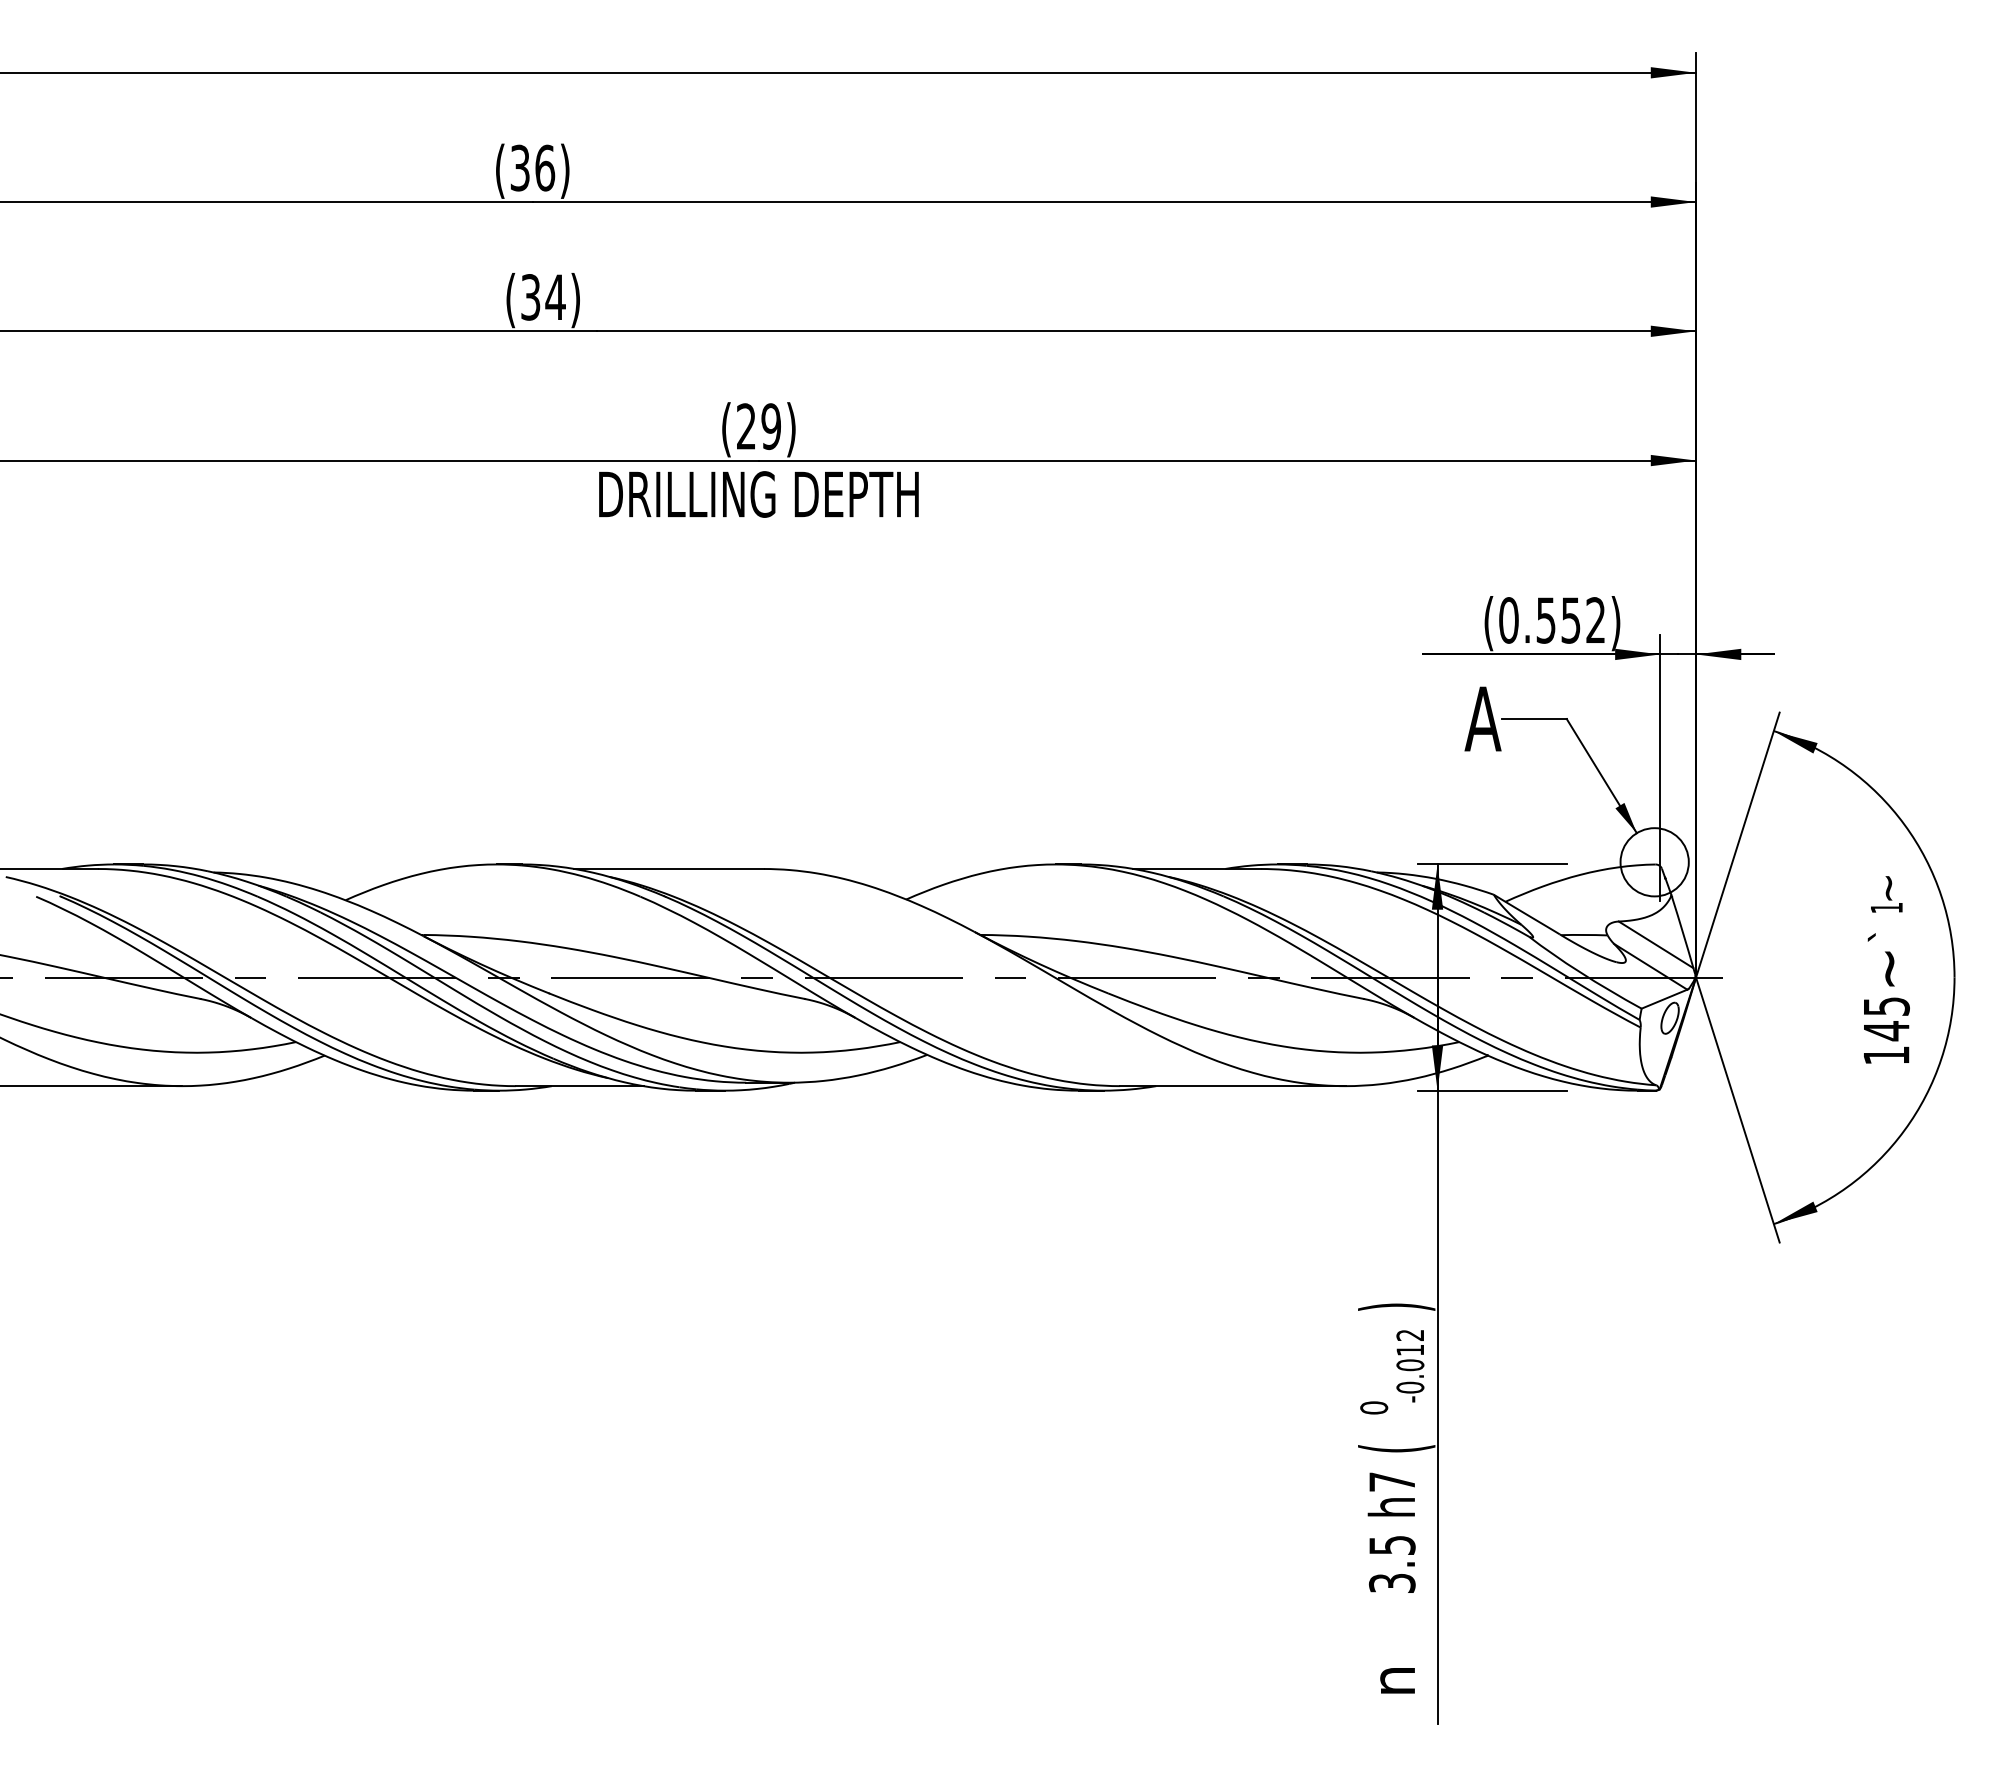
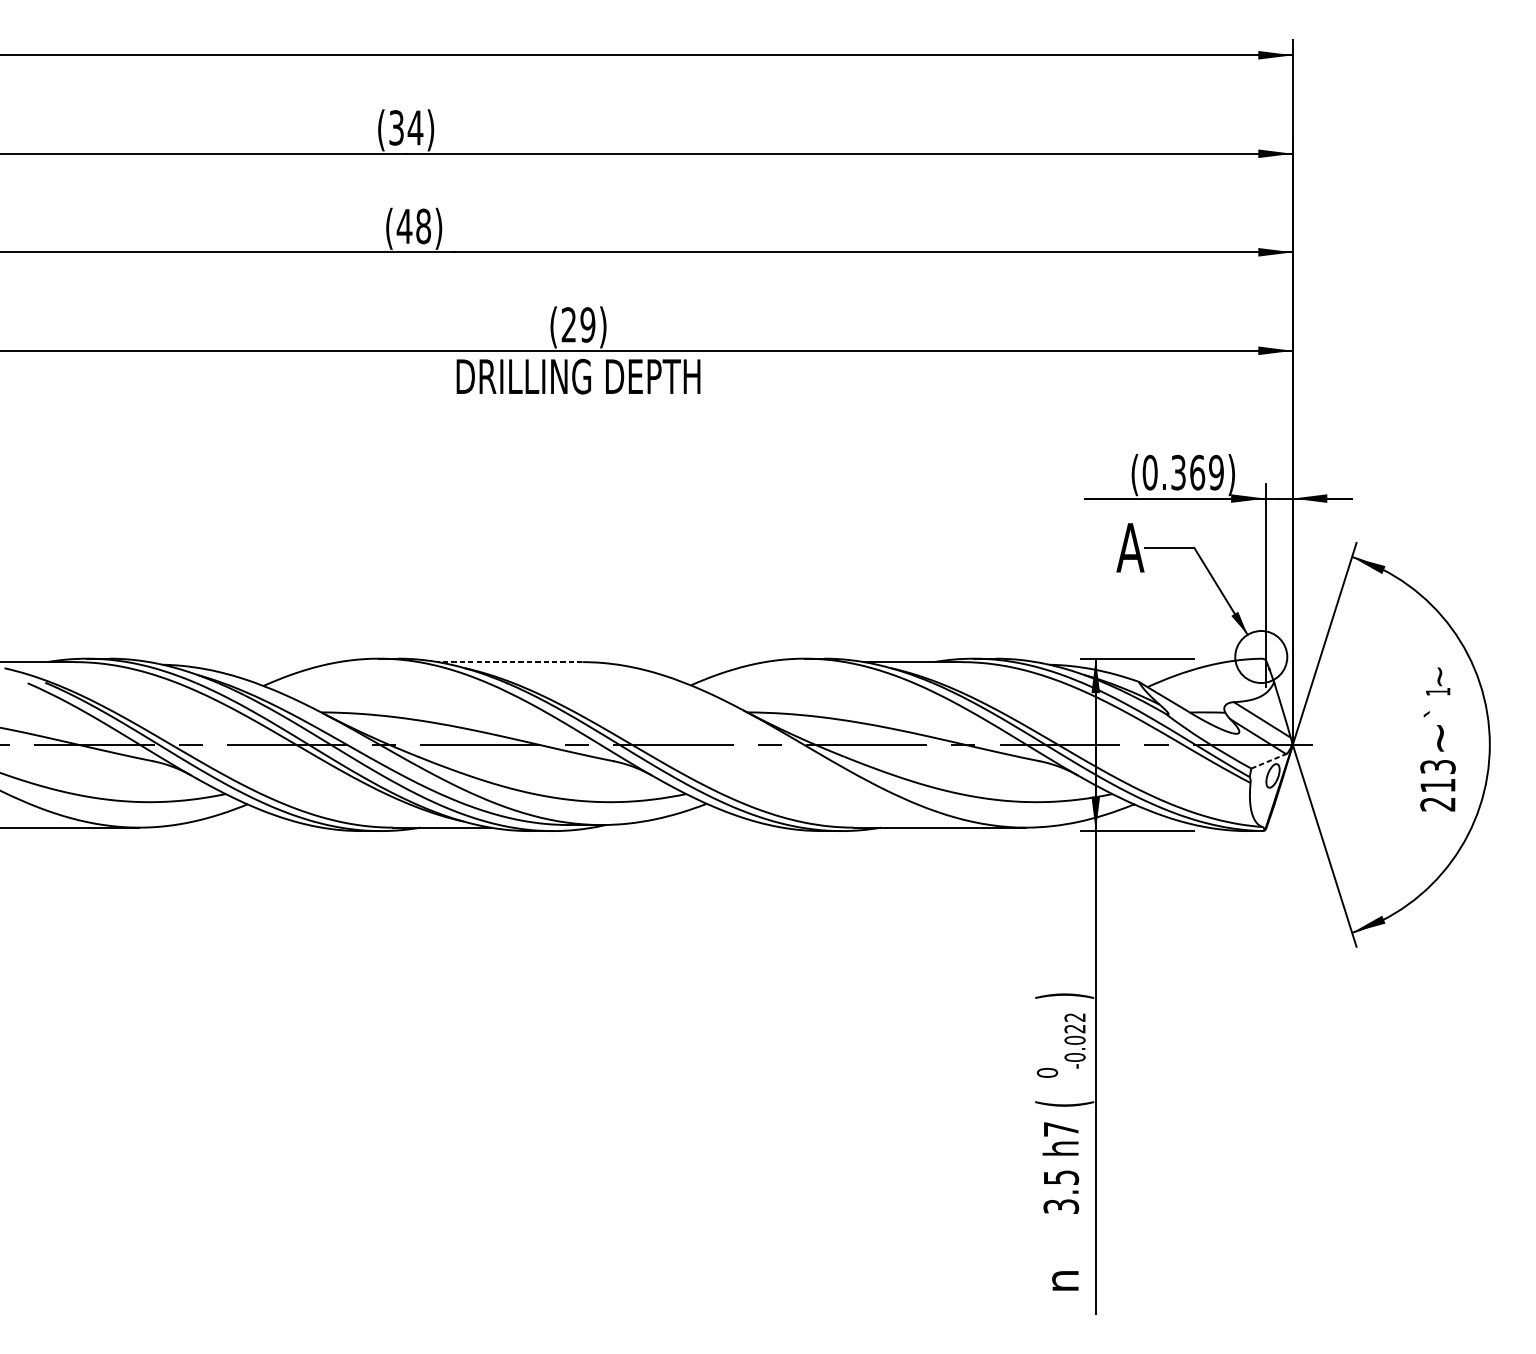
text: (544, 167) -> (415, 127), (36) -> (34)
text: (542, 297) -> (413, 226), (34) -> (48)
text: (1571, 620) -> (1197, 472), (0.552) -> (0.369)
line: (669, 869) -> (510, 662), solid -> dashed
line: (1664, 999) -> (1268, 761), solid -> dashed
text: (1886, 1030) -> (1437, 785), 145 -> 213
text: (1409, 1350) -> (1074, 1029), -0.012 -> -0.022

